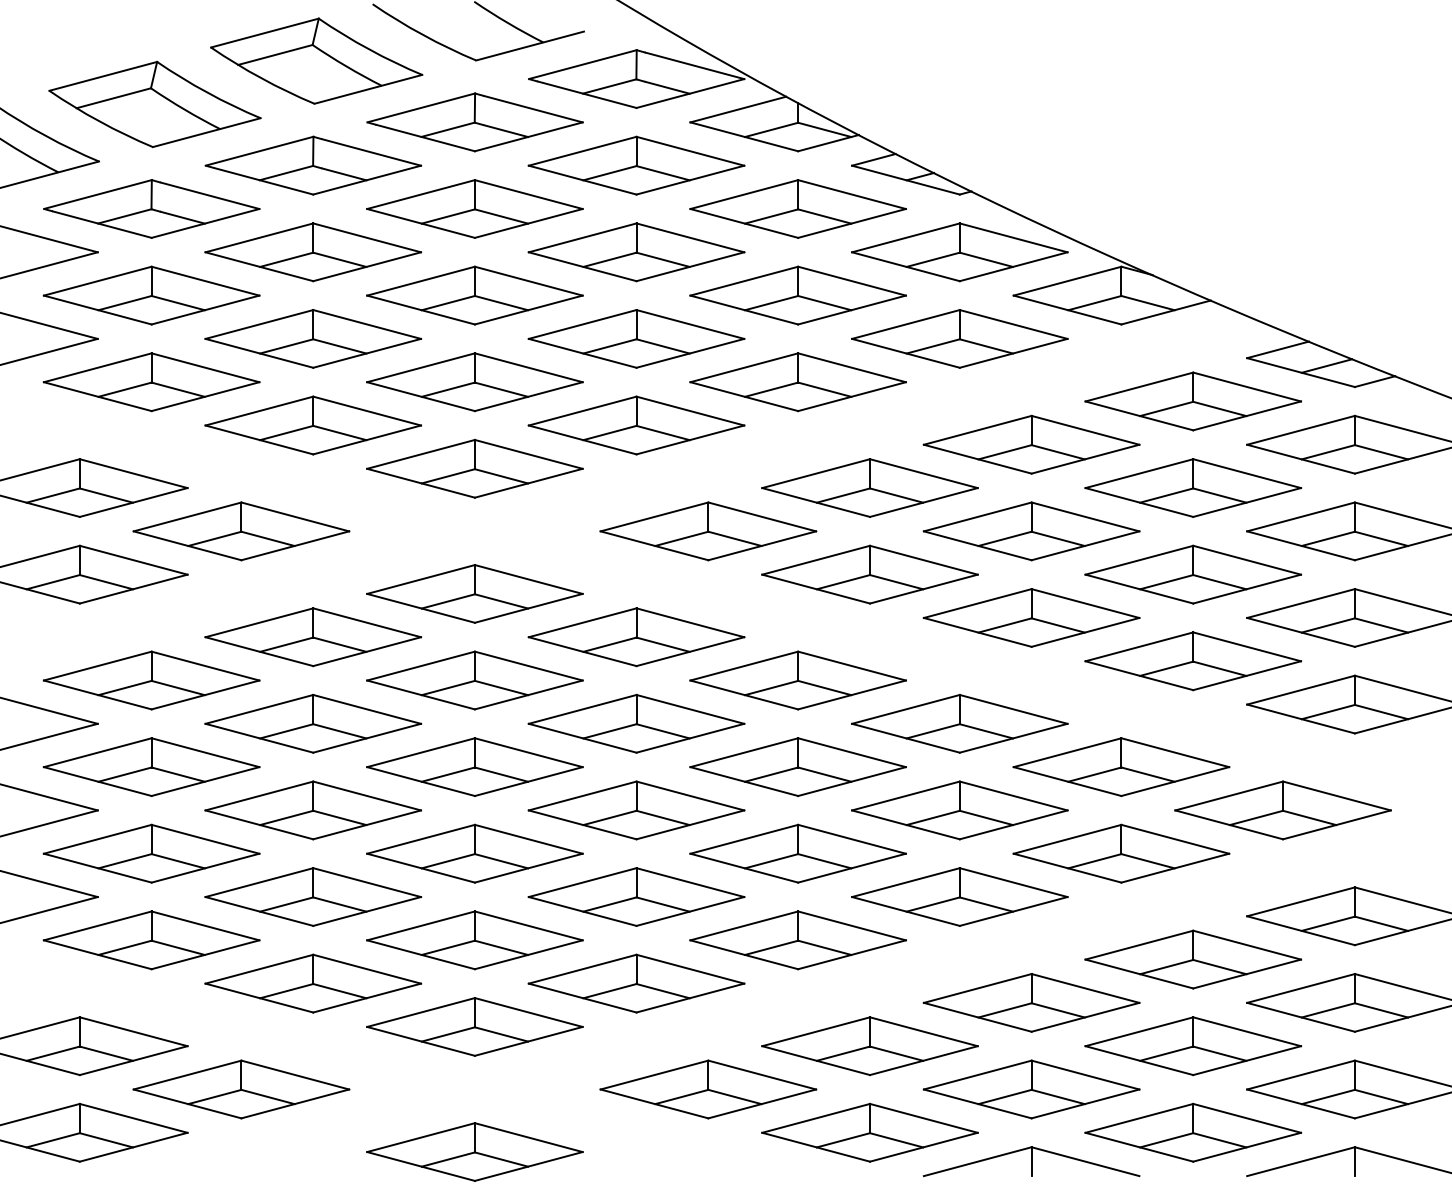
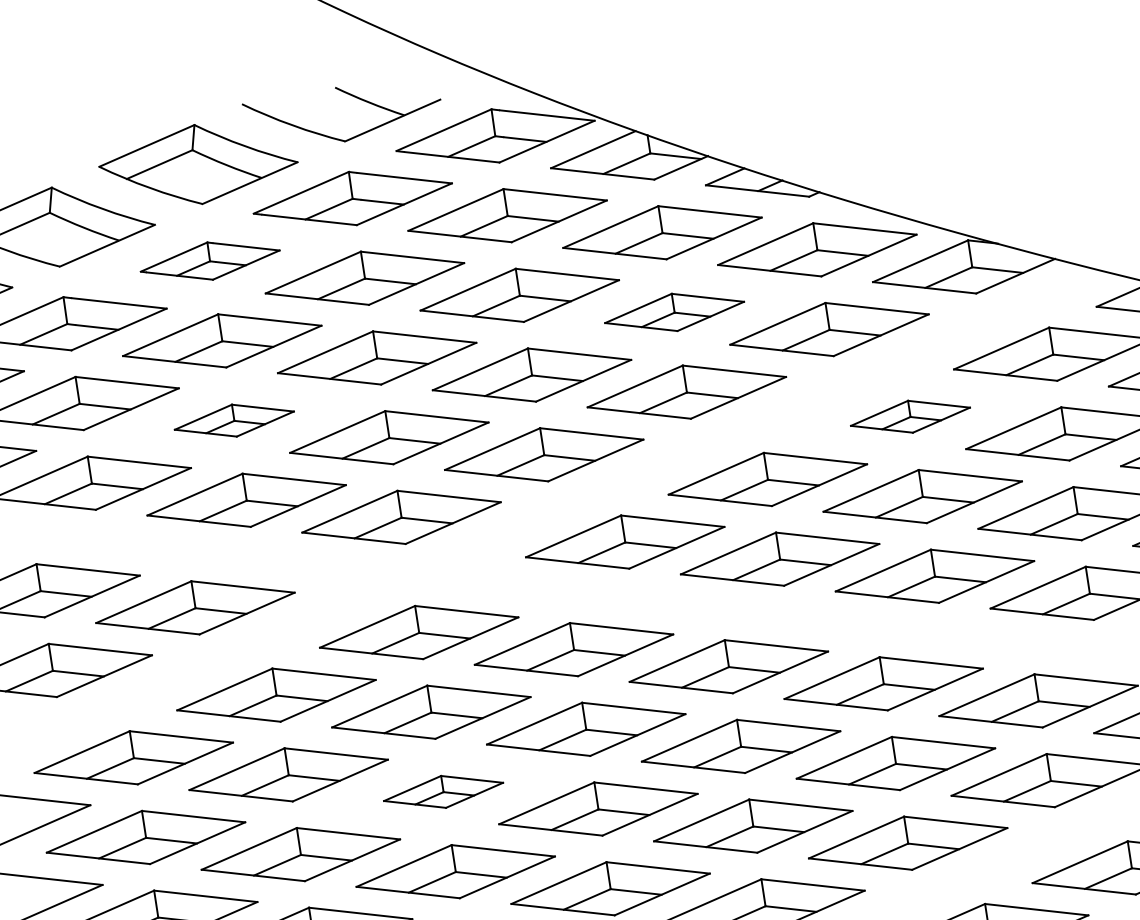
part: (313, 165) -> (210, 260), size x0.7
part: (797, 295) -> (674, 312), size x0.7
part: (312, 338) -> (233, 420), size x0.6
part: (1031, 444) -> (910, 416), size x0.6
part: (474, 766) -> (443, 791), size x0.6

